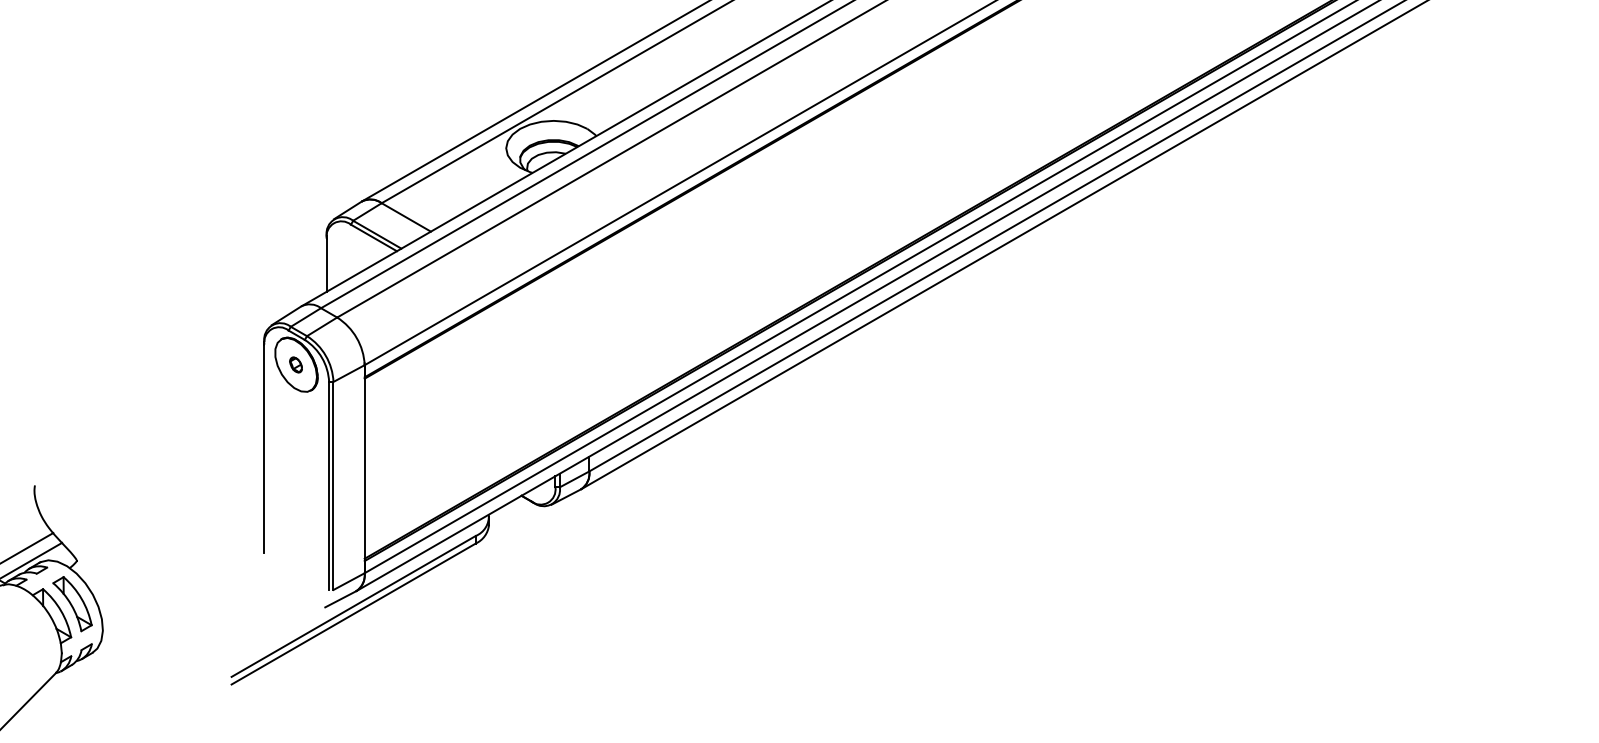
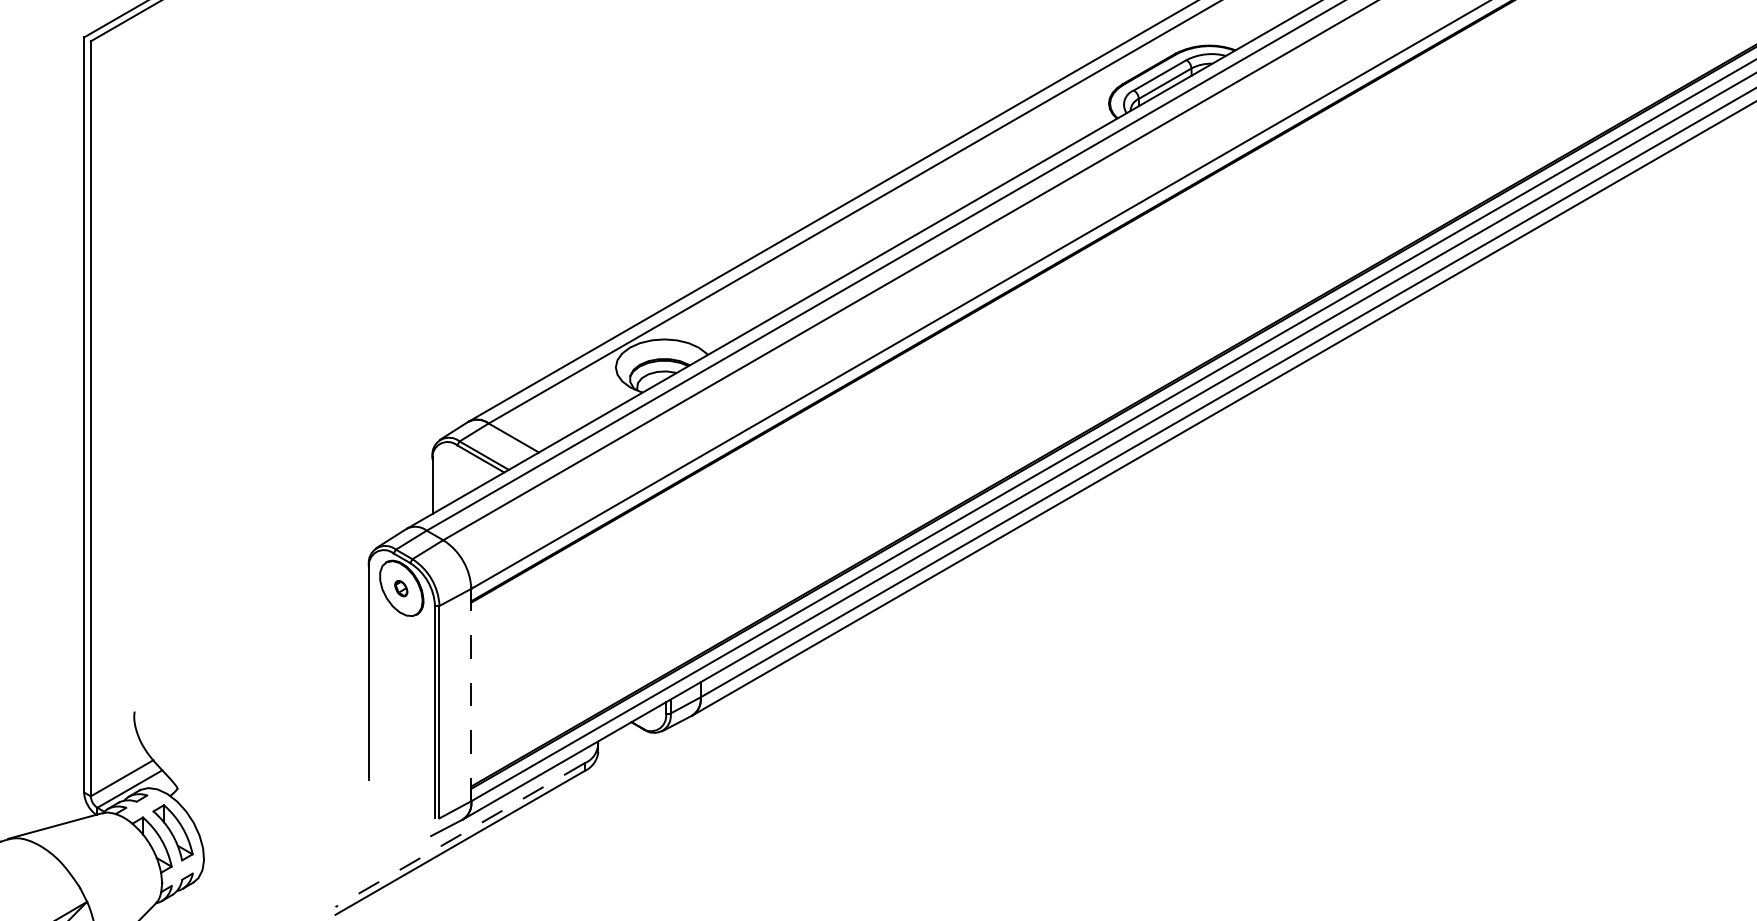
line: (364, 468) -> (471, 694), solid -> dashed
line: (354, 606) -> (460, 835), solid -> dashed

